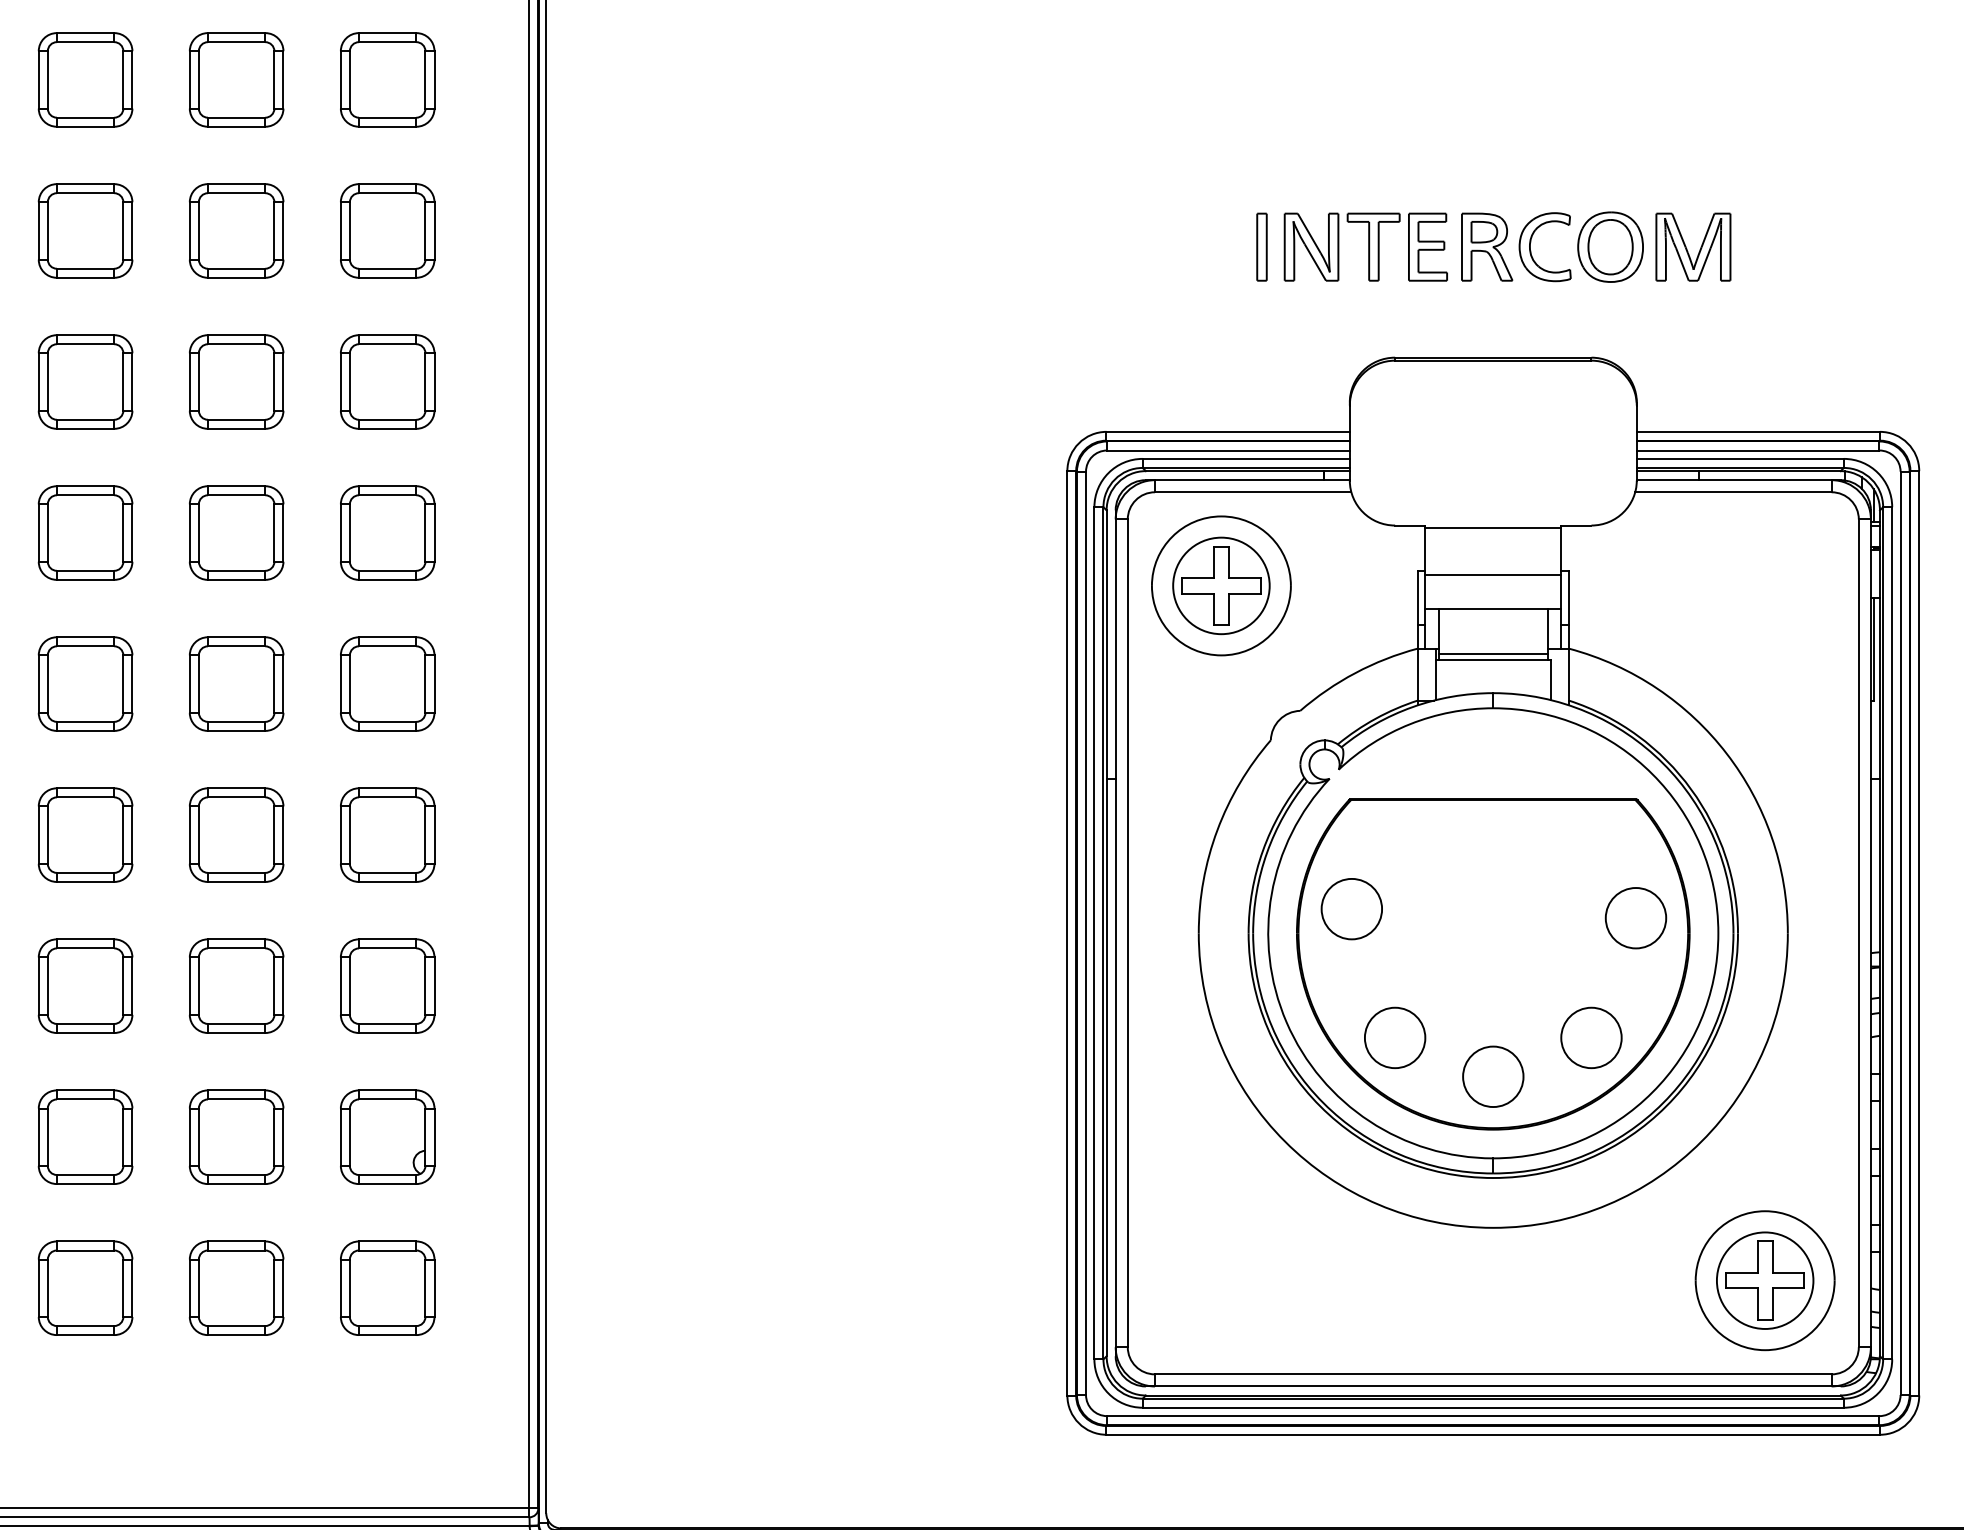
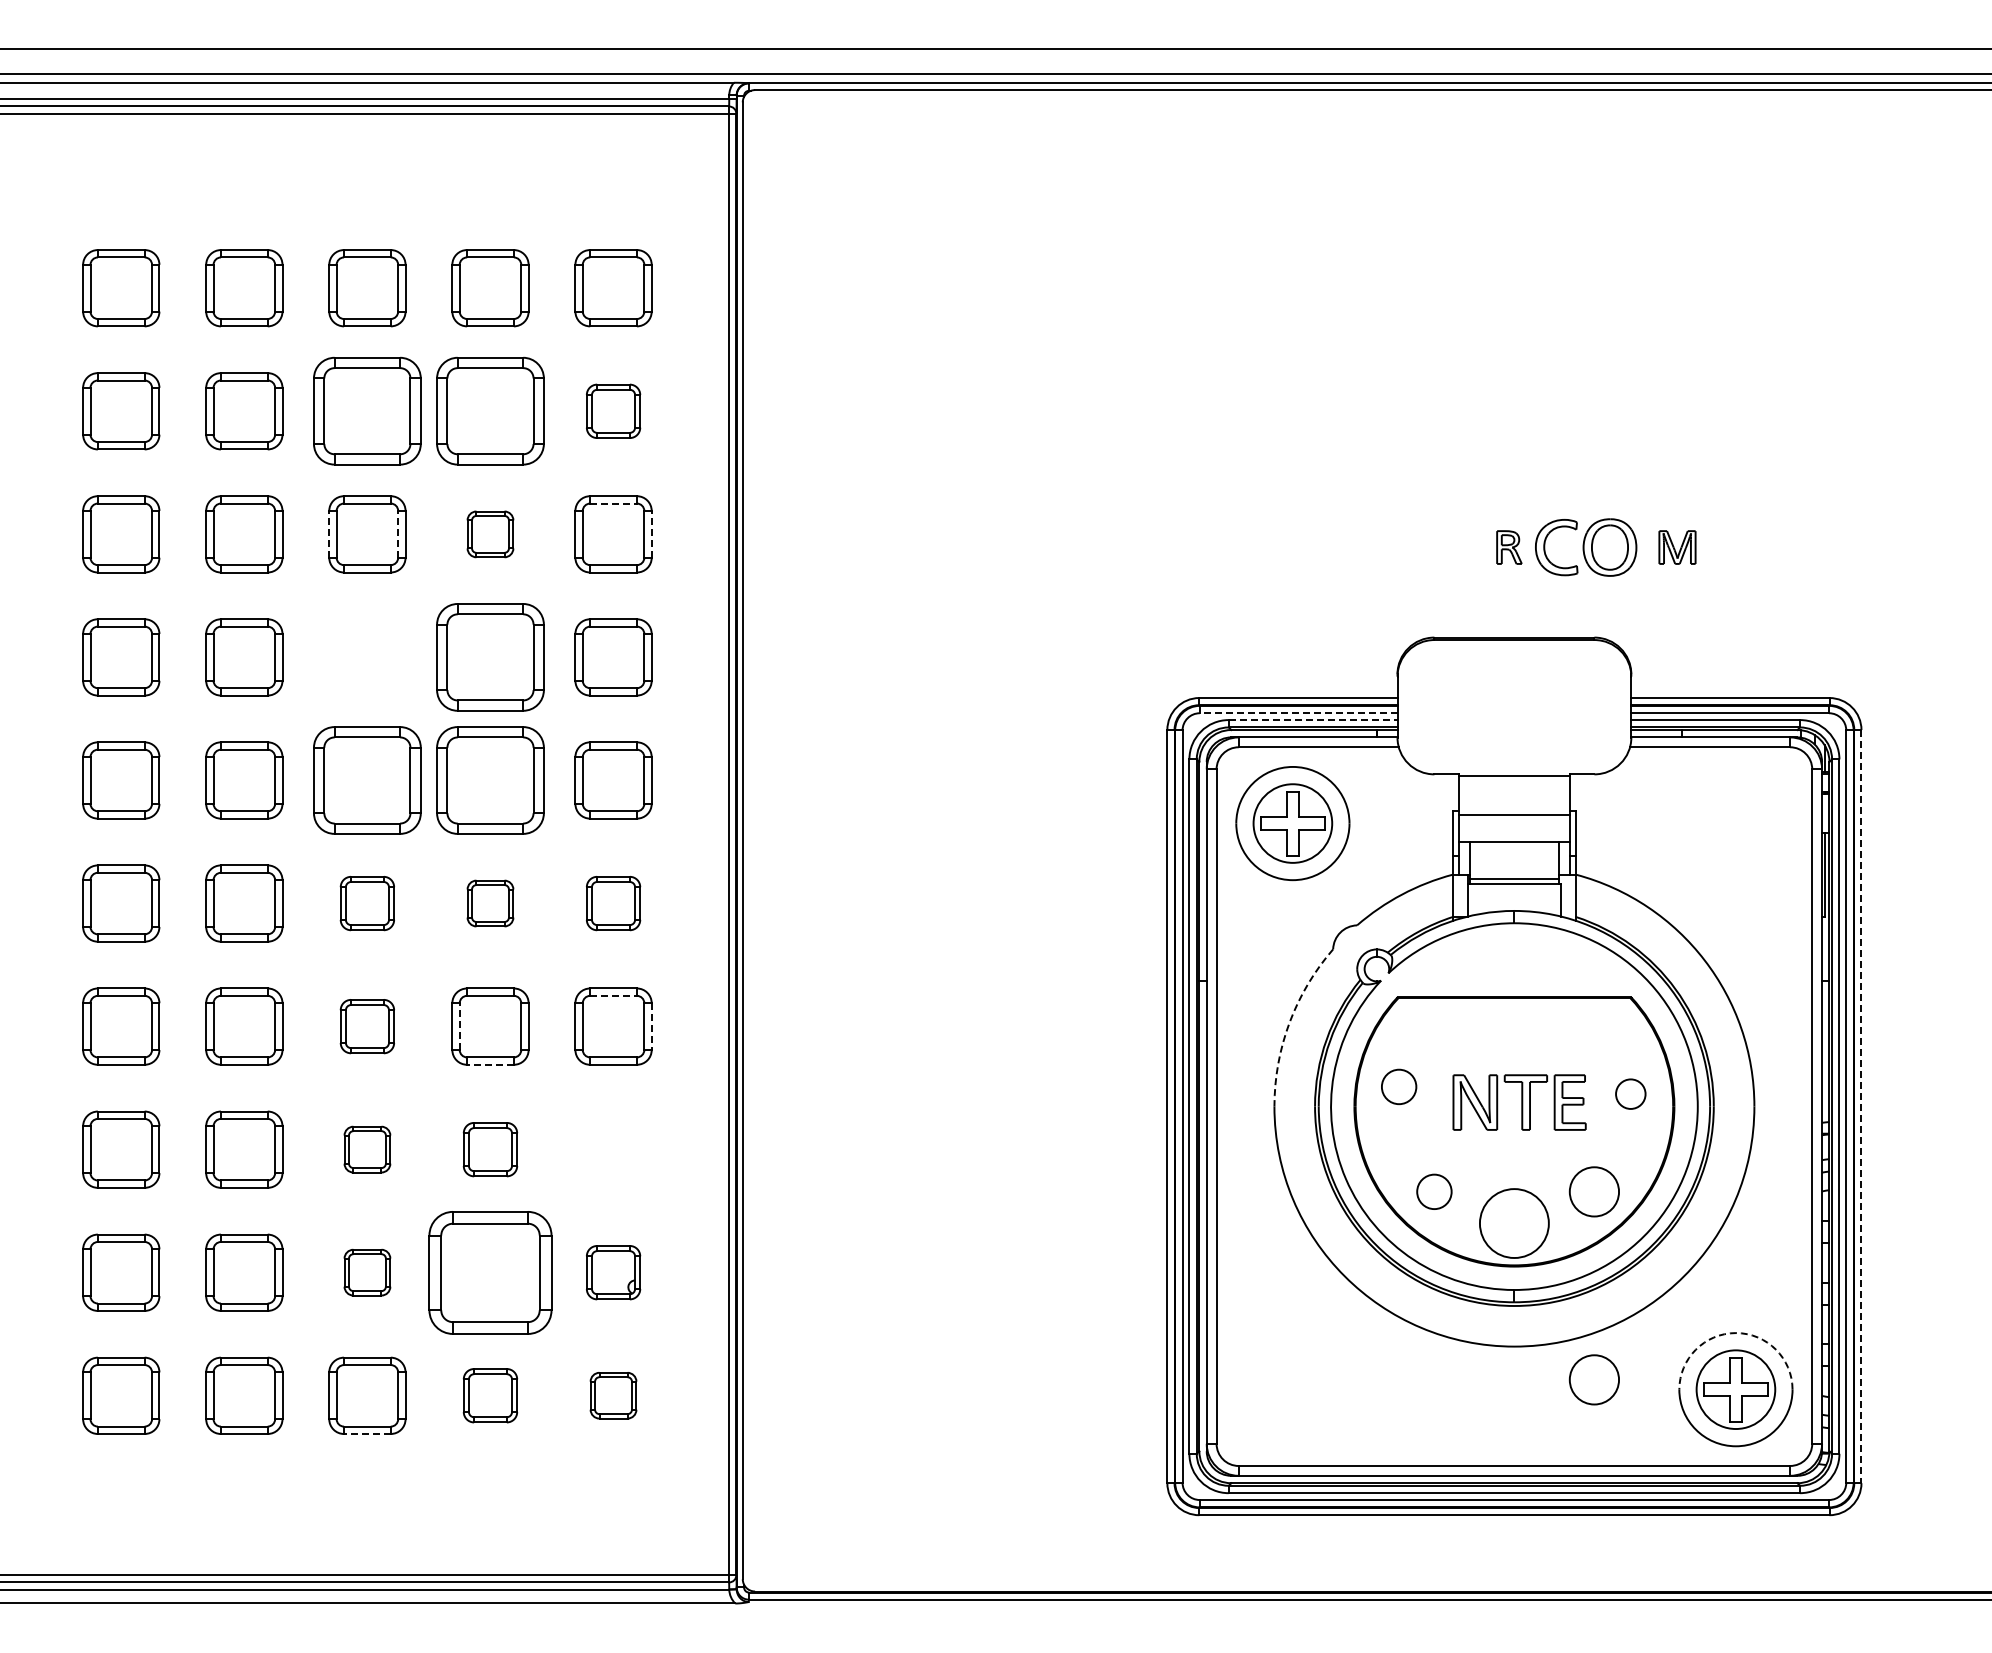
part: (85, 80) -> (367, 411), size x1.4
part: (236, 80) -> (490, 411), size x1.4
part: (387, 80) -> (613, 411), size x0.7
line: (388, 193) -> (614, 503), solid -> dashed
line: (39, 229) -> (329, 533), solid -> dashed
line: (123, 229) -> (398, 533), solid -> dashed
line: (434, 229) -> (651, 533), solid -> dashed
part: (236, 231) -> (490, 534), size x0.6
part: (1261, 247) -> (1325, 547), removed
part: (1365, 247) -> (1519, 1102), moved
part: (1487, 247) -> (1509, 547), size x0.6
part: (1693, 247) -> (1677, 547), size x0.6
part: (85, 382) -> (367, 657), removed
part: (236, 382) -> (490, 657), size x1.4
line: (1228, 450) -> (1298, 713), solid -> dashed
line: (1246, 459) -> (1313, 720), solid -> dashed
part: (85, 533) -> (367, 780), size x1.4
part: (236, 533) -> (490, 780), size x1.4
part: (85, 684) -> (367, 903), size x0.7
part: (236, 684) -> (490, 903), size x0.6
part: (387, 684) -> (613, 903), size x0.7
line: (388, 796) -> (614, 995), solid -> dashed
arc: (1217, 830) -> (1289, 1022), solid -> dashed
part: (85, 834) -> (367, 1026), size x0.7
line: (198, 834) -> (459, 1026), solid -> dashed
line: (434, 836) -> (651, 1027), solid -> dashed
line: (235, 881) -> (489, 1064), solid -> dashed
circle: (1351, 908) -> (1398, 1086), size x0.7
circle: (1635, 917) -> (1630, 1093), size x0.6
line: (1919, 933) -> (1861, 1106), solid -> dashed
part: (85, 985) -> (367, 1149), size x0.6
part: (236, 985) -> (490, 1149), size x0.7
part: (387, 985) -> (613, 1149), removed
circle: (1395, 1037) -> (1434, 1191), size x0.7
circle: (1493, 1076) -> (1514, 1223), size x1.4
part: (85, 1136) -> (367, 1272), size x0.6
part: (236, 1136) -> (490, 1272), size x1.6
part: (387, 1136) -> (613, 1272), size x0.7
arc: (1764, 1211) -> (1735, 1333), solid -> dashed
circle: (1590, 1268) -> (1593, 1379), added
part: (236, 1287) -> (490, 1395), size x0.7
part: (387, 1287) -> (613, 1395), size x0.6
line: (84, 1334) -> (366, 1433), solid -> dashed

